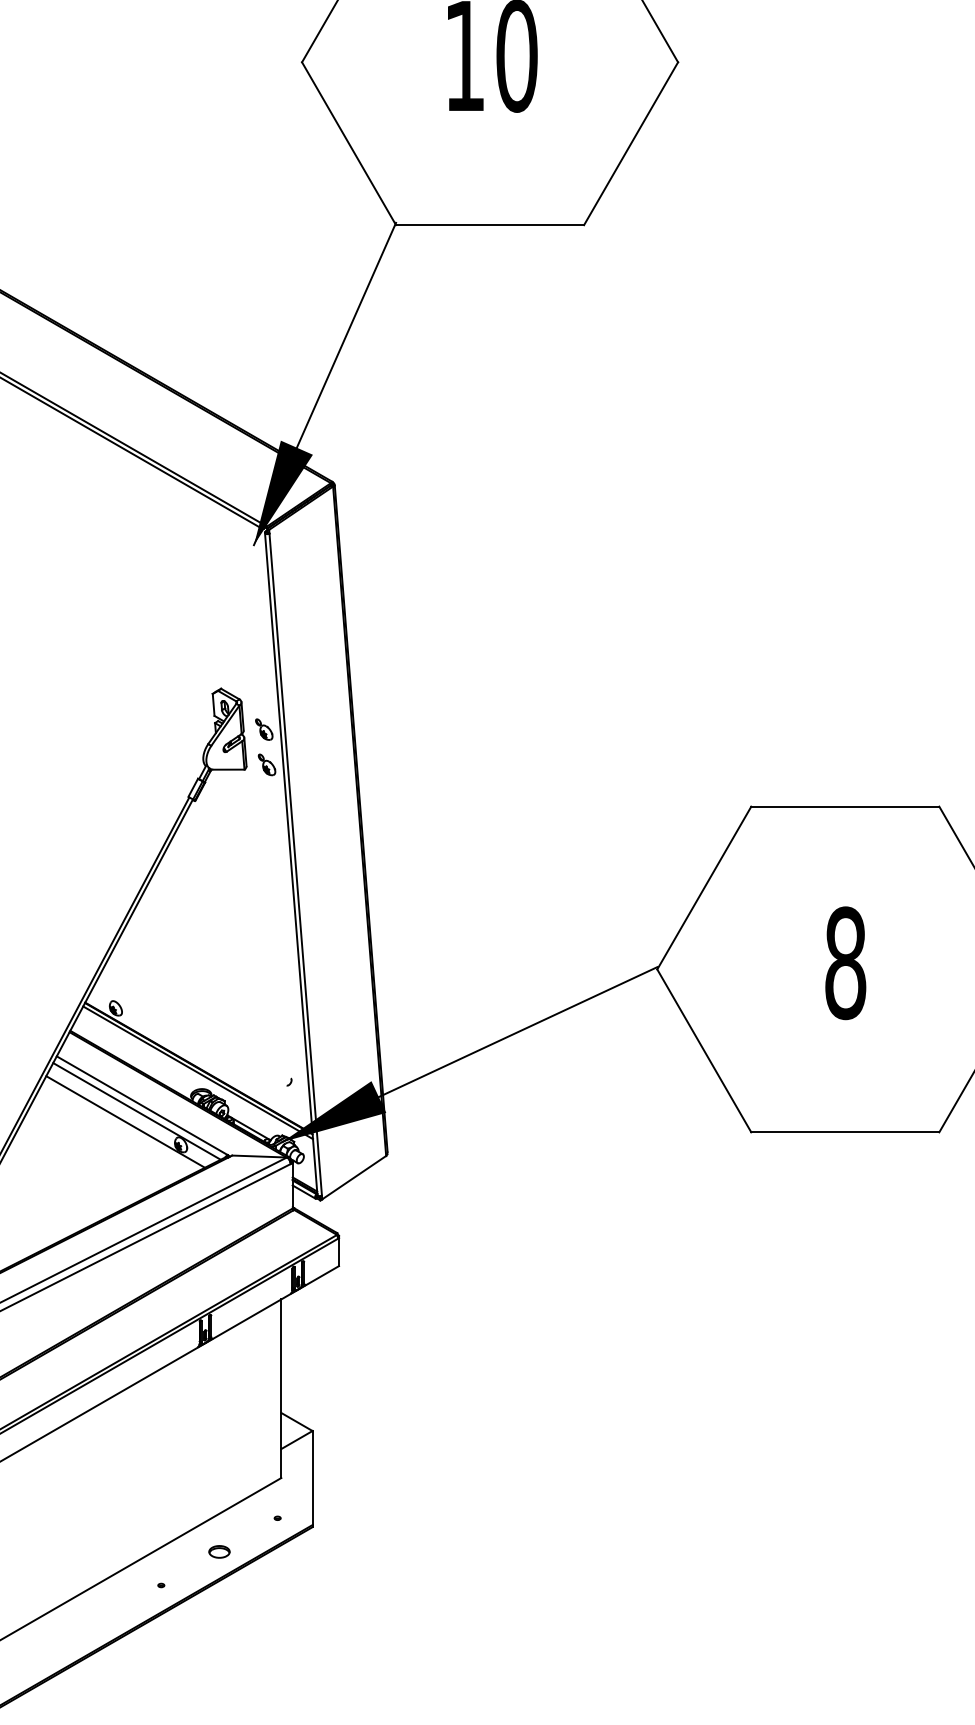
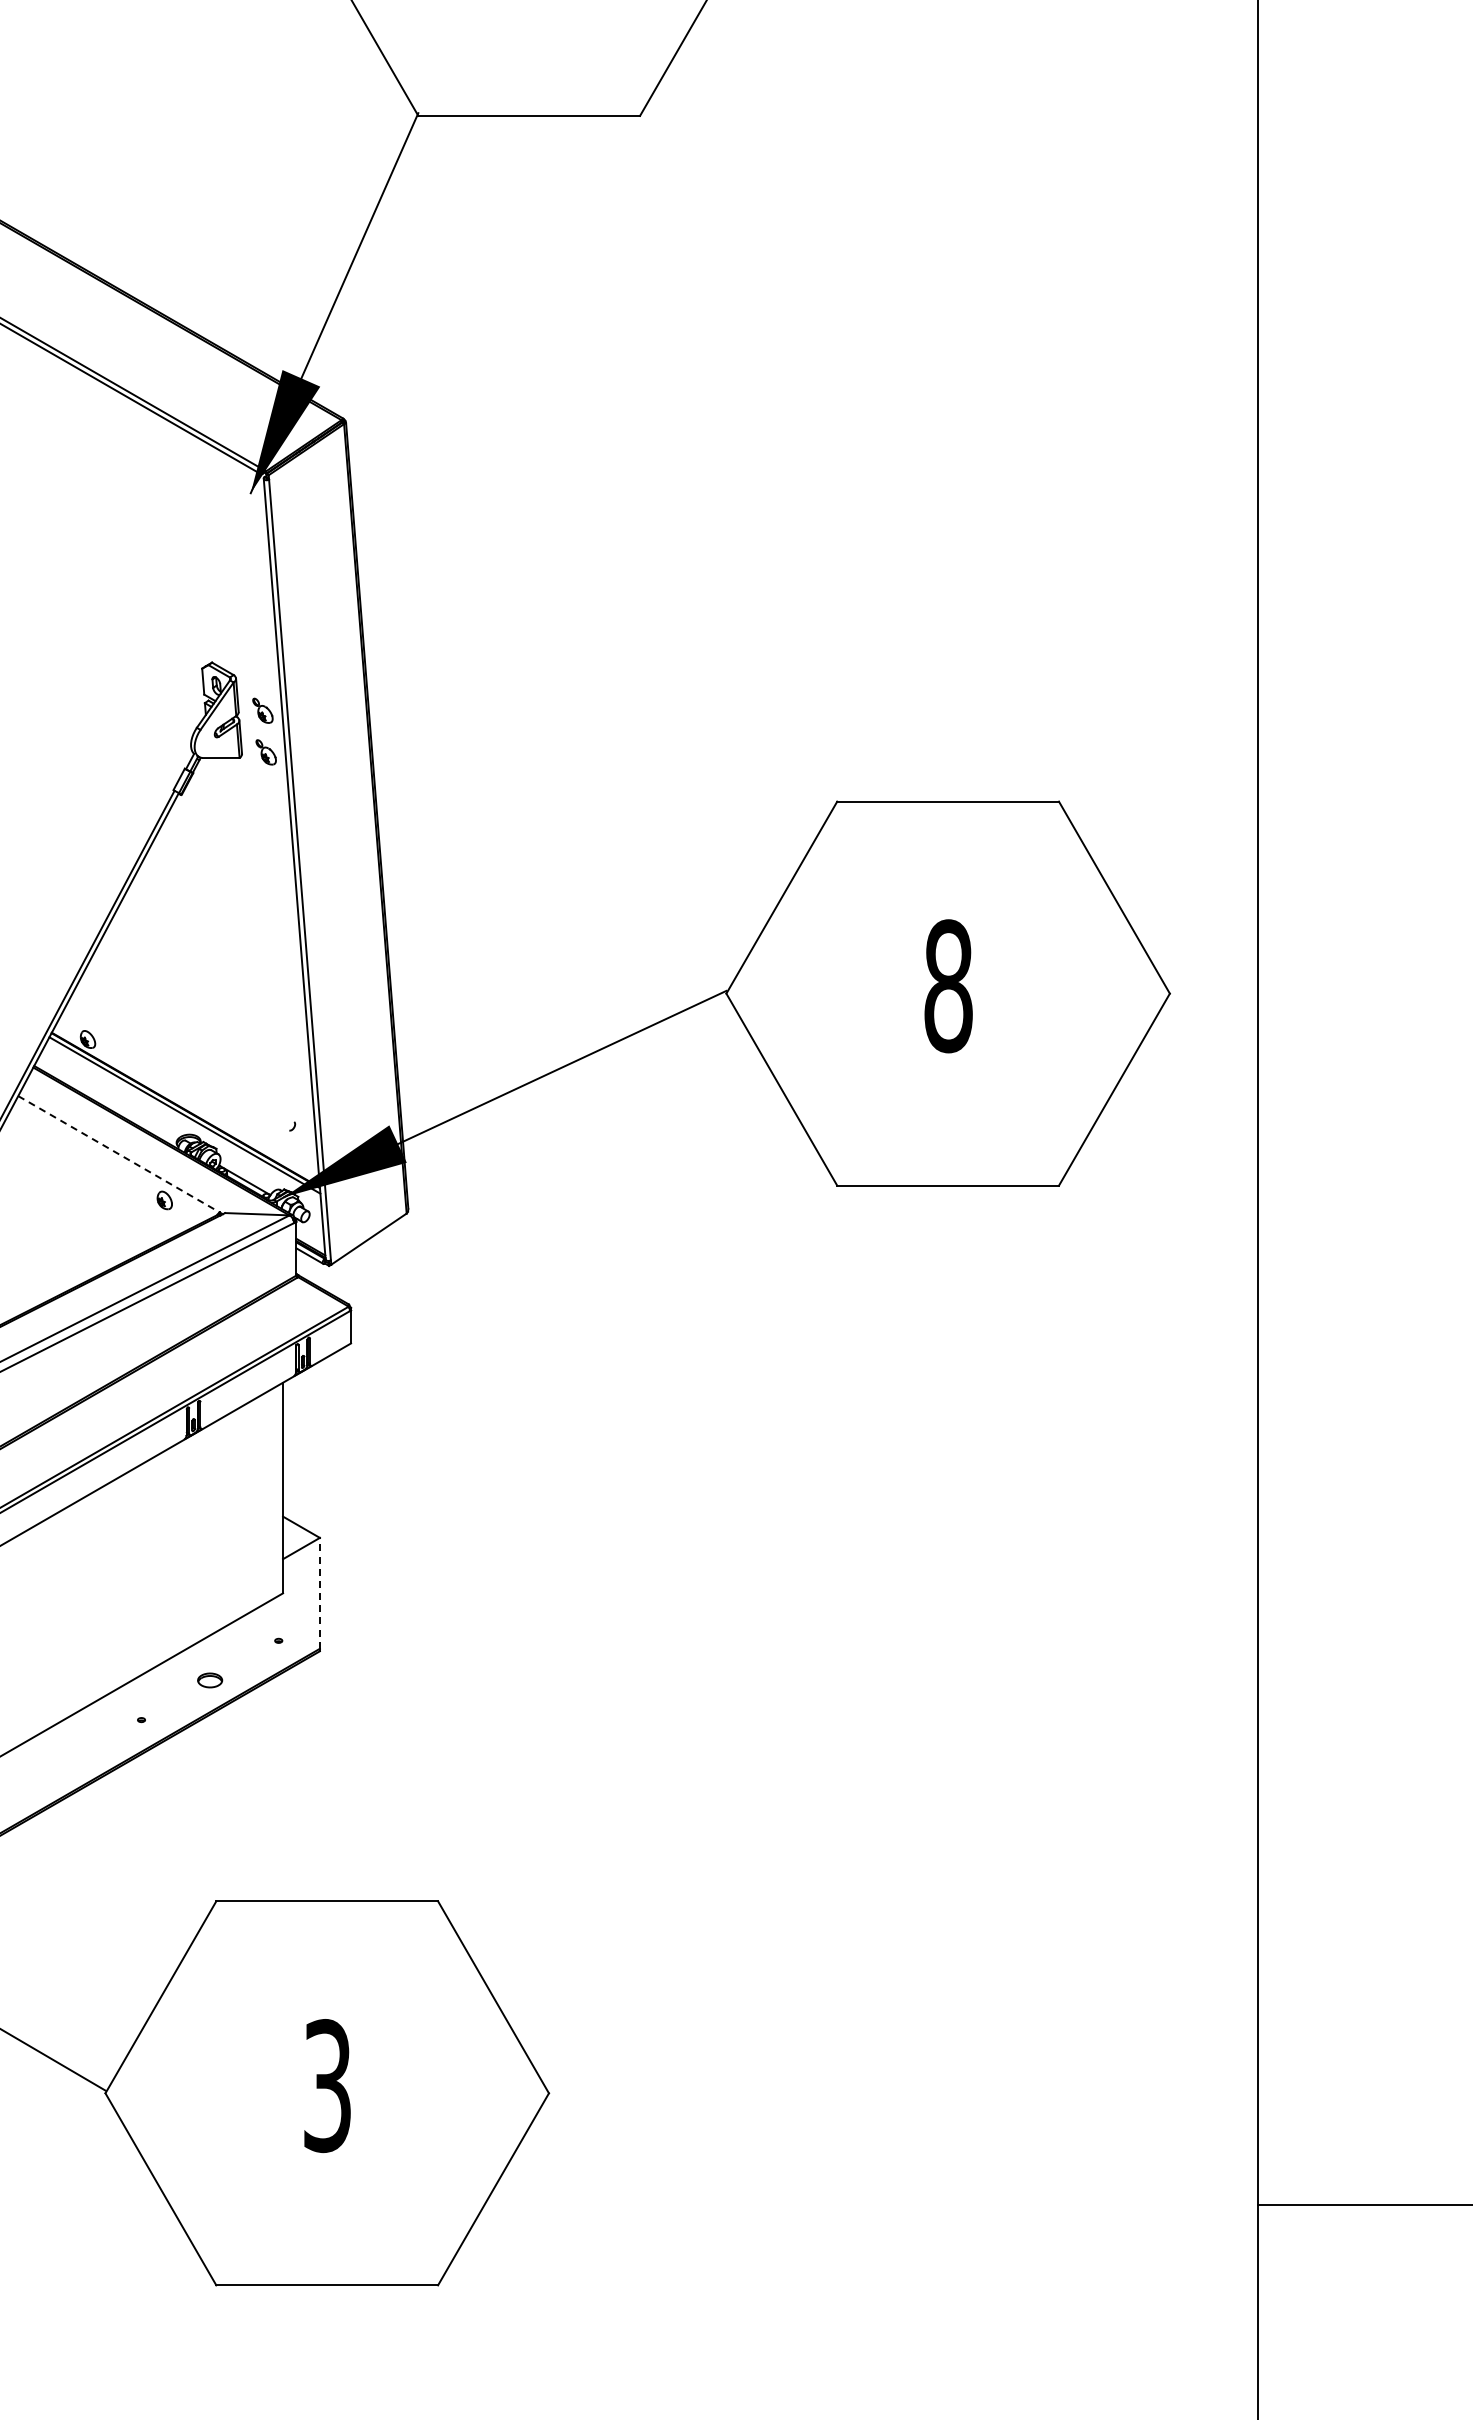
line: (142, 1105) -> (119, 1154), solid -> dashed
line: (136, 1110) -> (112, 1160), removed
line: (124, 1122) -> (98, 1173), removed
line: (312, 1477) -> (319, 1592), solid -> dashed

